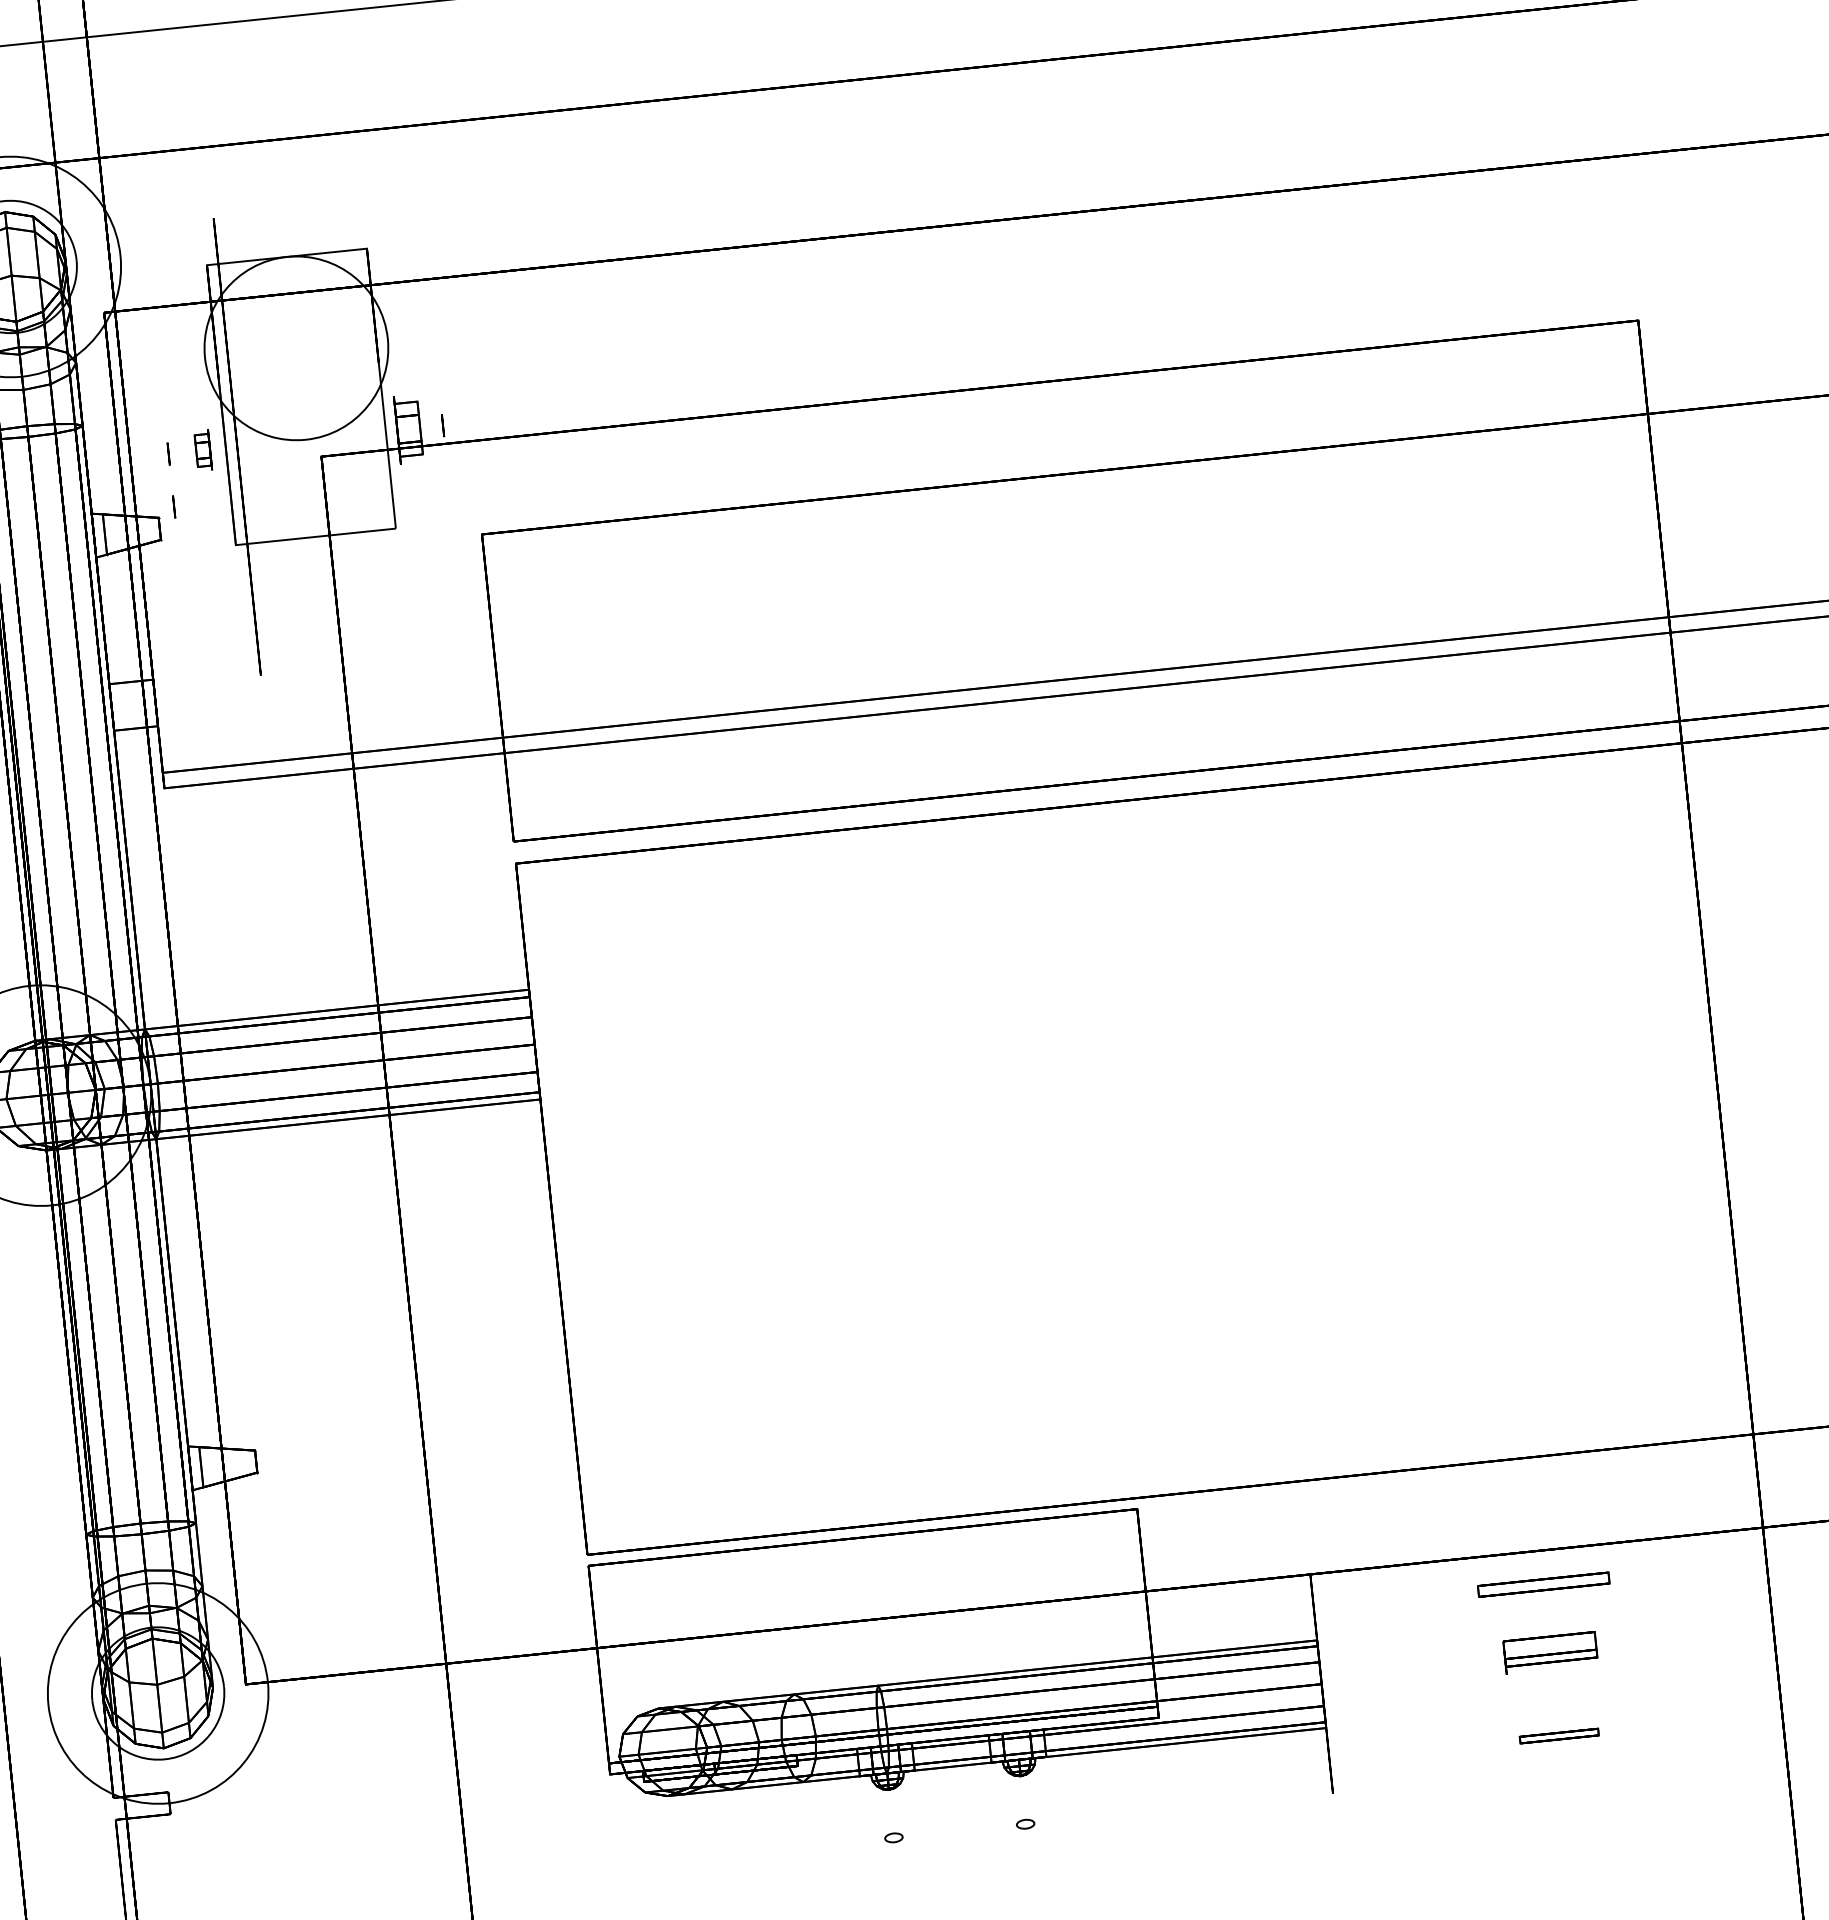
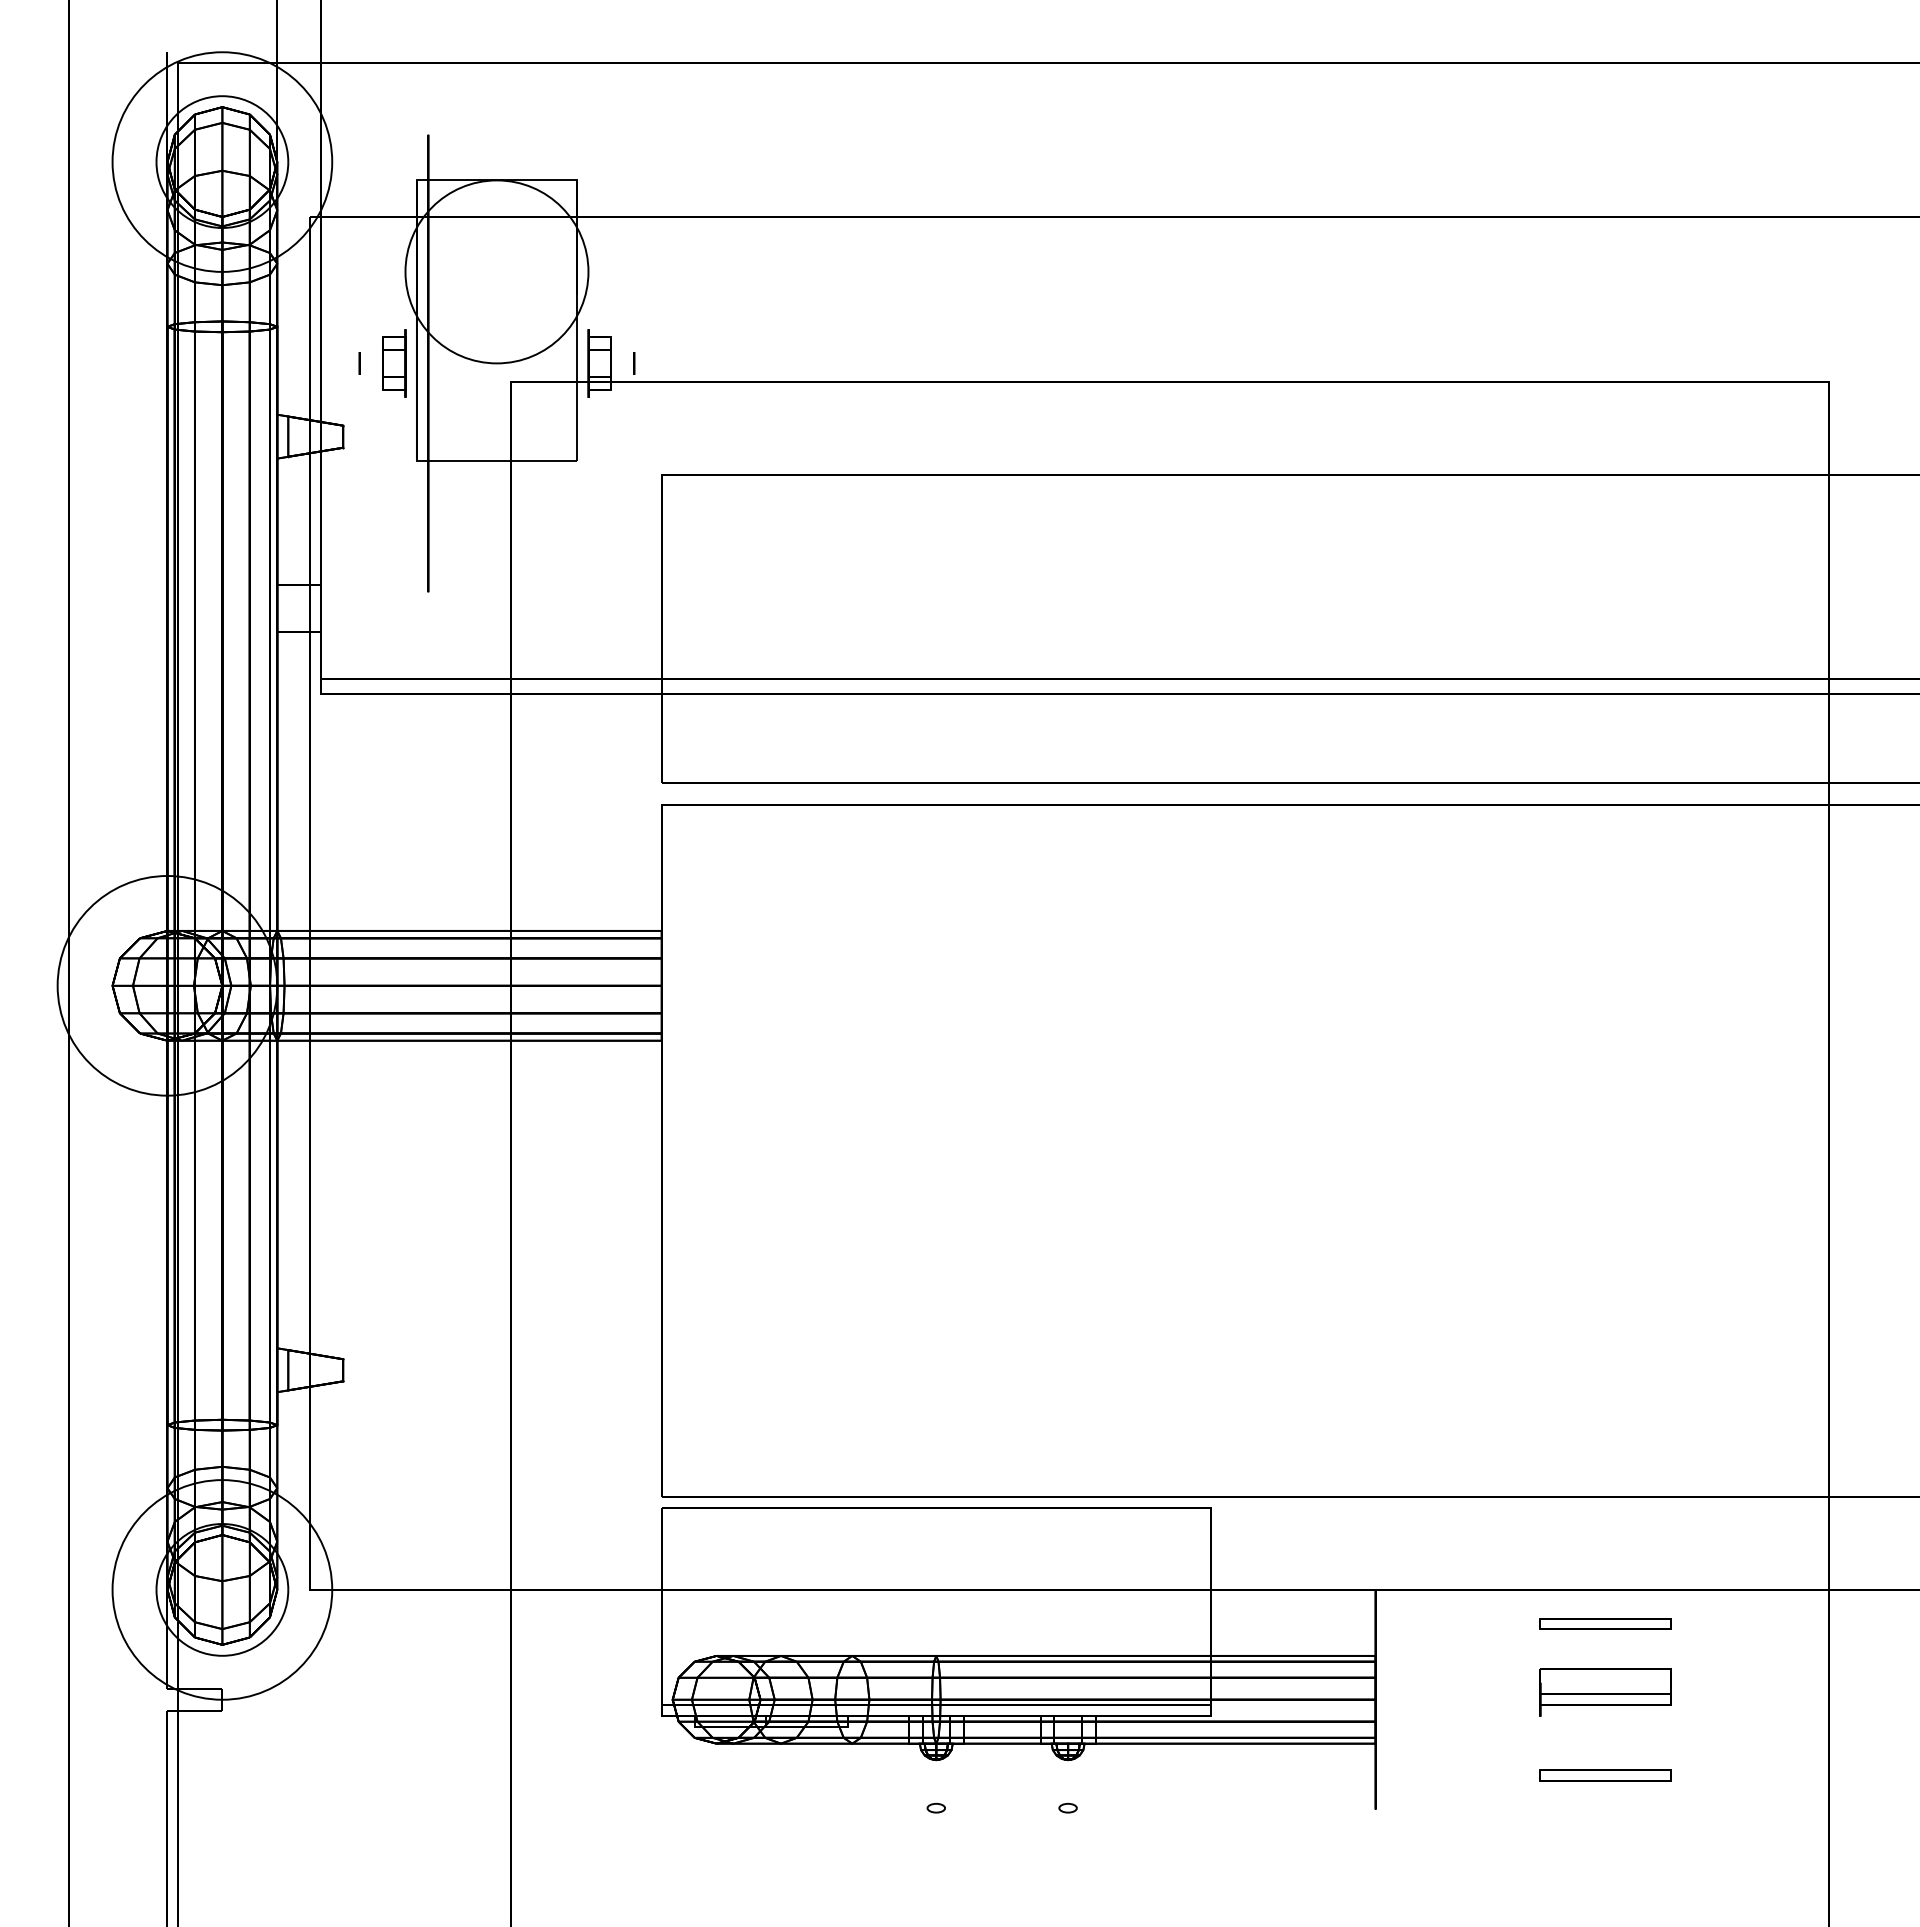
part: (203, 450) -> (394, 363), size x1.67
circle: (173, 507) -> (359, 416), removed
part: (1550, 1653) -> (1605, 1692), size x1.43
part: (1559, 1736) -> (1605, 1775), size x1.67

